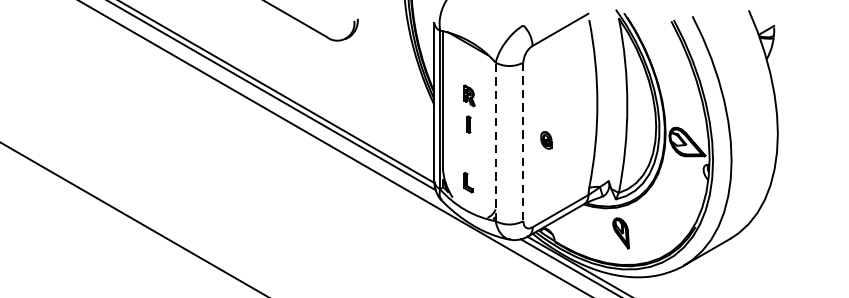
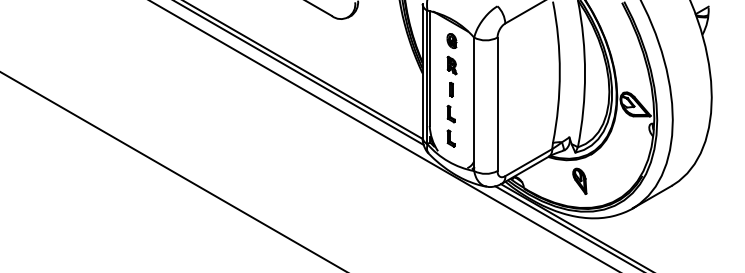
part: (545, 139) -> (451, 40), moved
line: (496, 142) -> (474, 104), dashed -> solid
line: (523, 142) -> (497, 104), dashed -> solid
part: (467, 152) -> (450, 113), added

